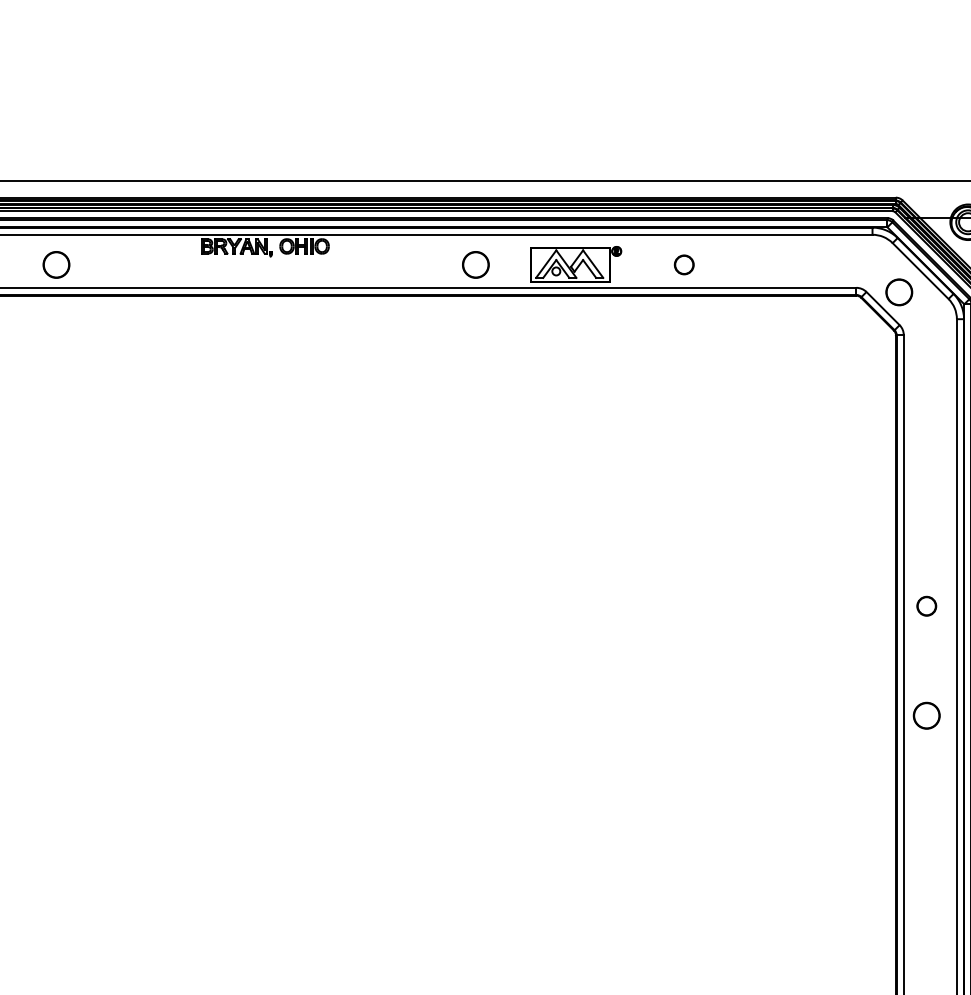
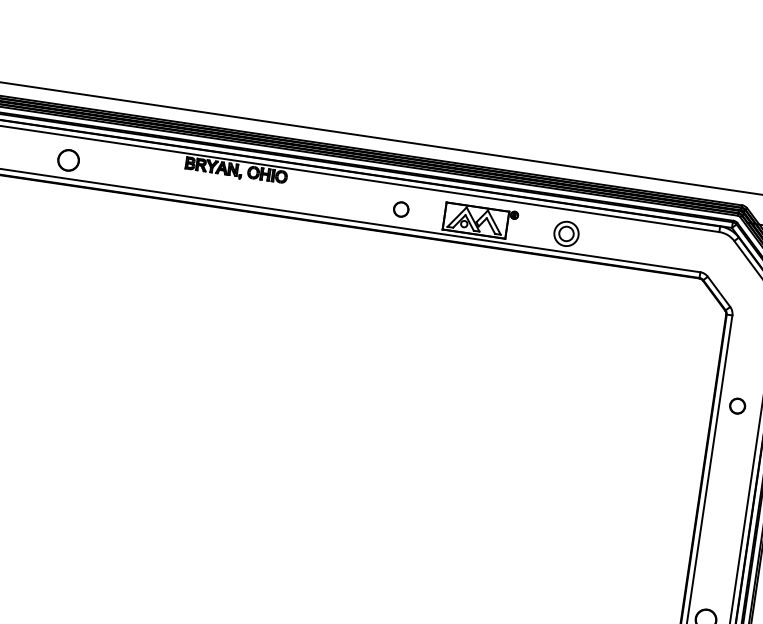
circle: (475, 264) -> (400, 209), size x0.7
circle: (683, 264) -> (565, 233), size x1.6
circle: (899, 292) -> (733, 281), removed
part: (926, 605) -> (737, 405), moved

